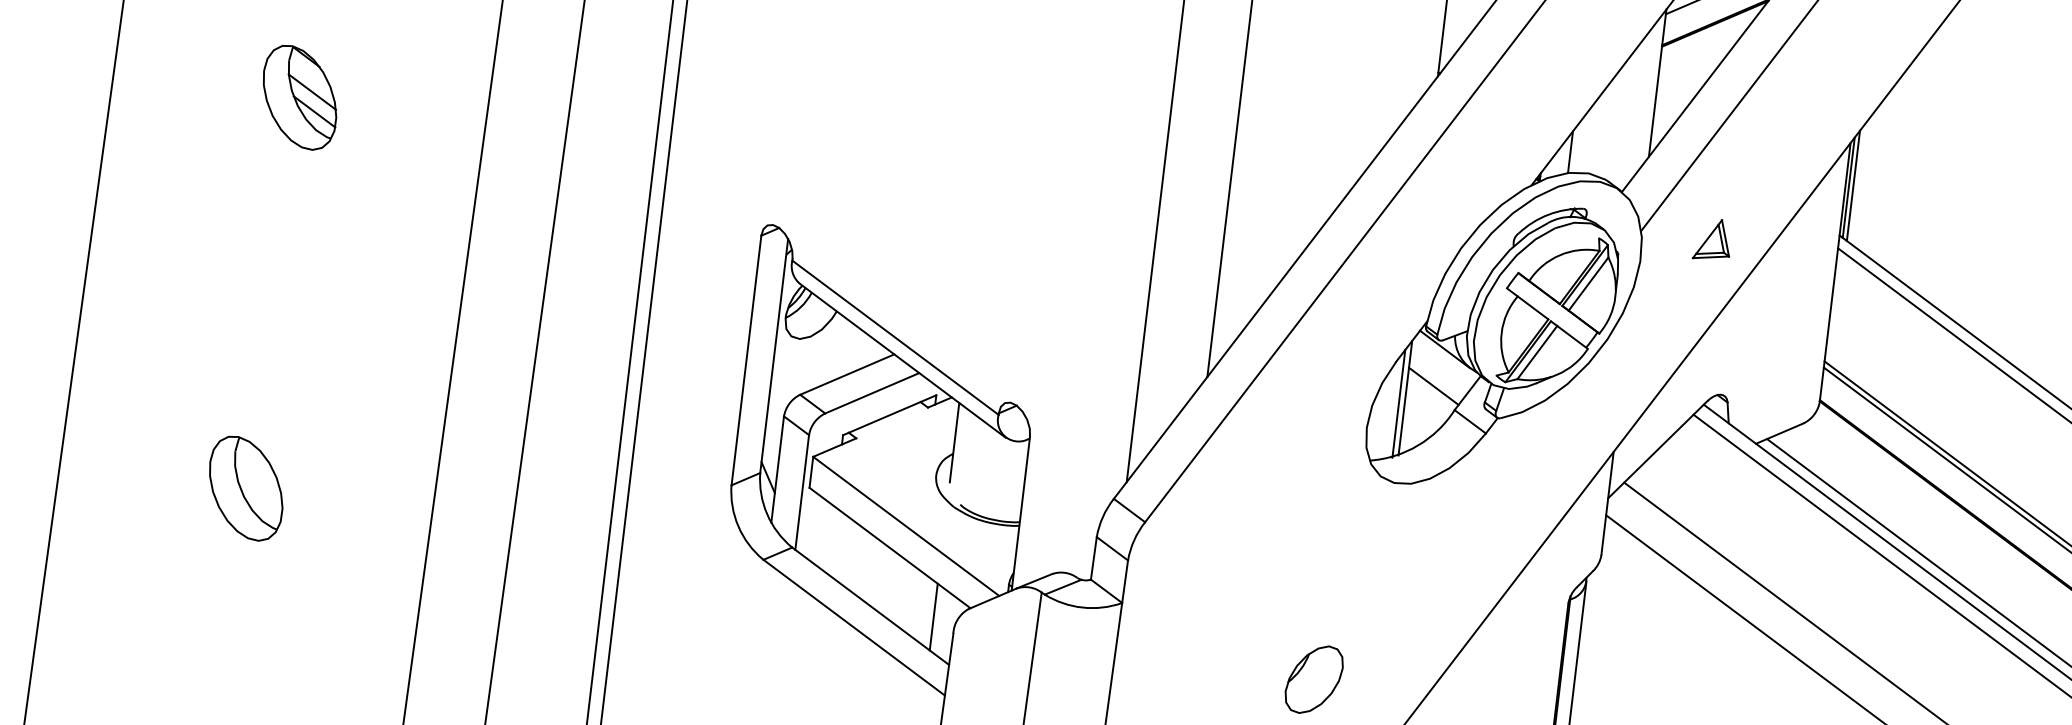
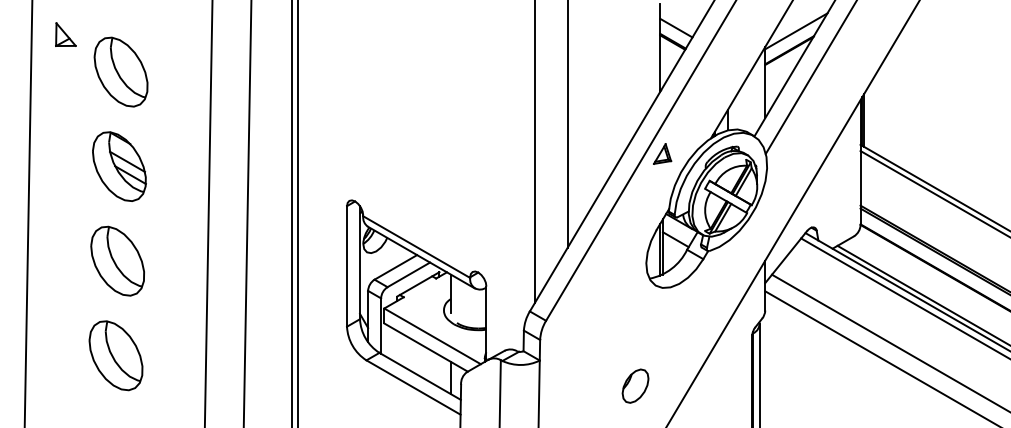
part: (300, 97) -> (119, 166), size x1.43
part: (1713, 238) -> (662, 153), moved
part: (272, 291) -> (117, 260), added
part: (245, 487) -> (115, 355), size x1.43

